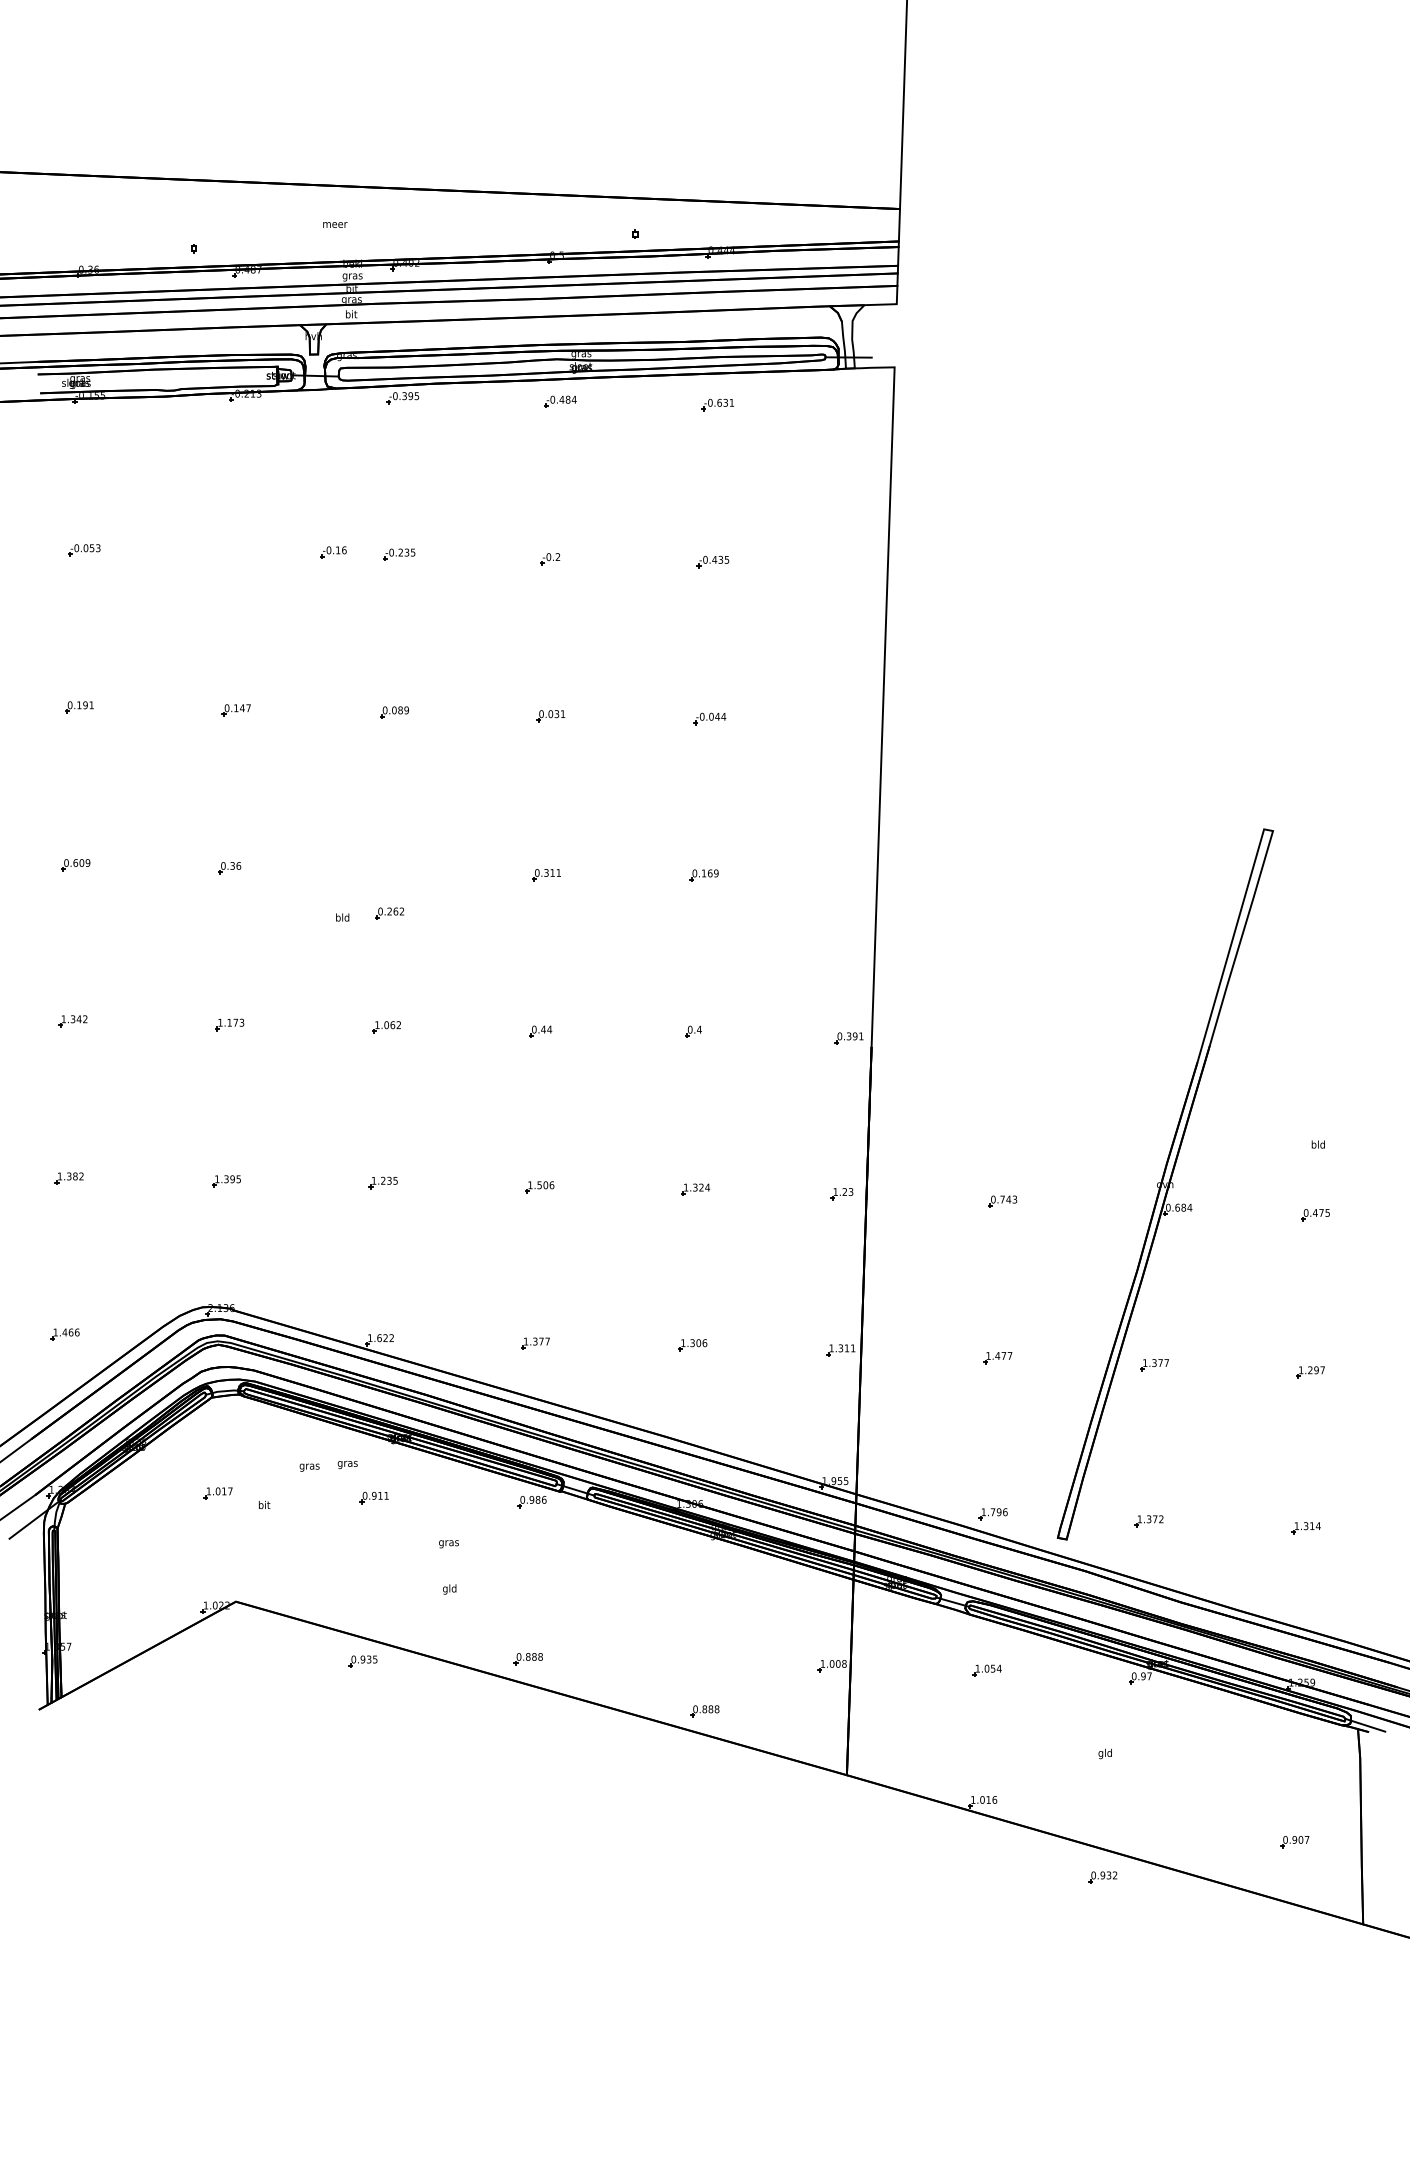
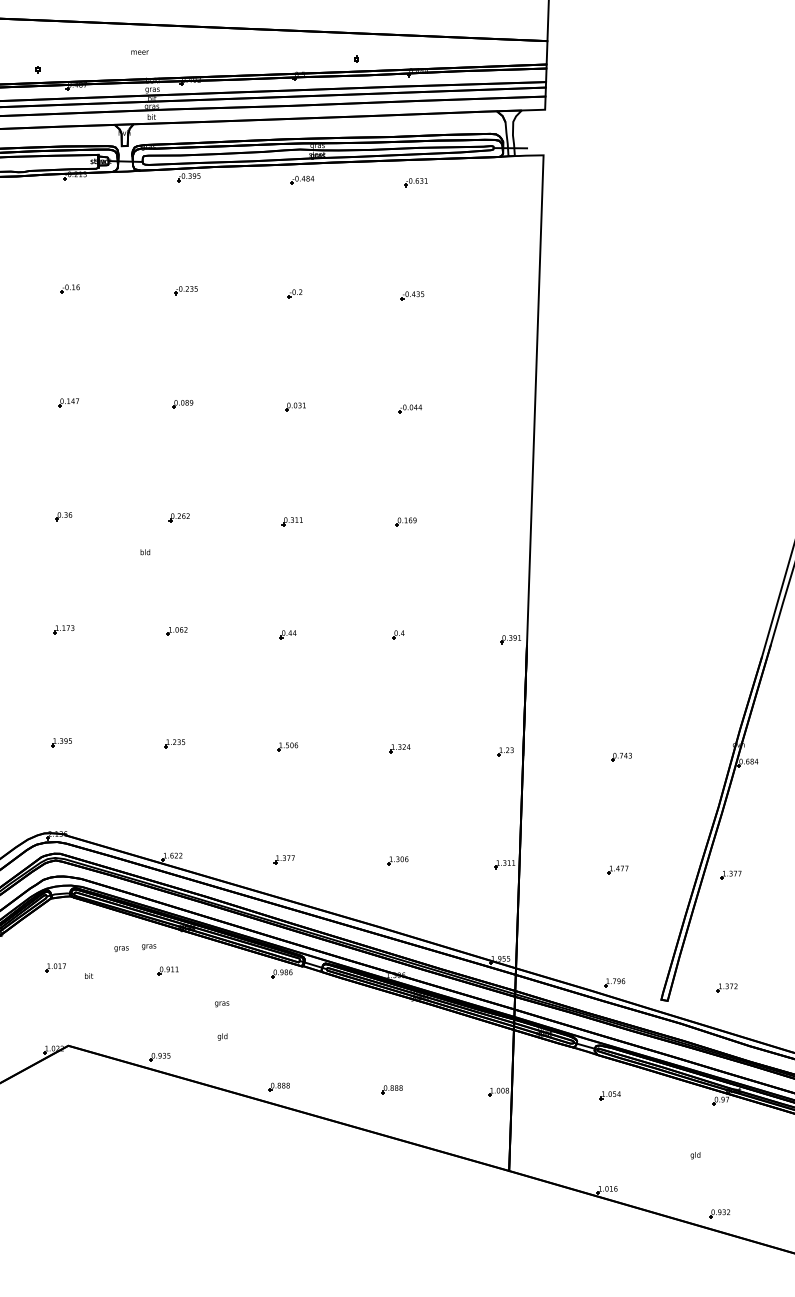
part: (333, 552) -> (70, 288), moved
part: (389, 913) -> (179, 517), moved
part: (362, 1661) -> (159, 1057), moved
part: (704, 1711) -> (391, 1089), moved
part: (1102, 1877) -> (719, 1213), moved

